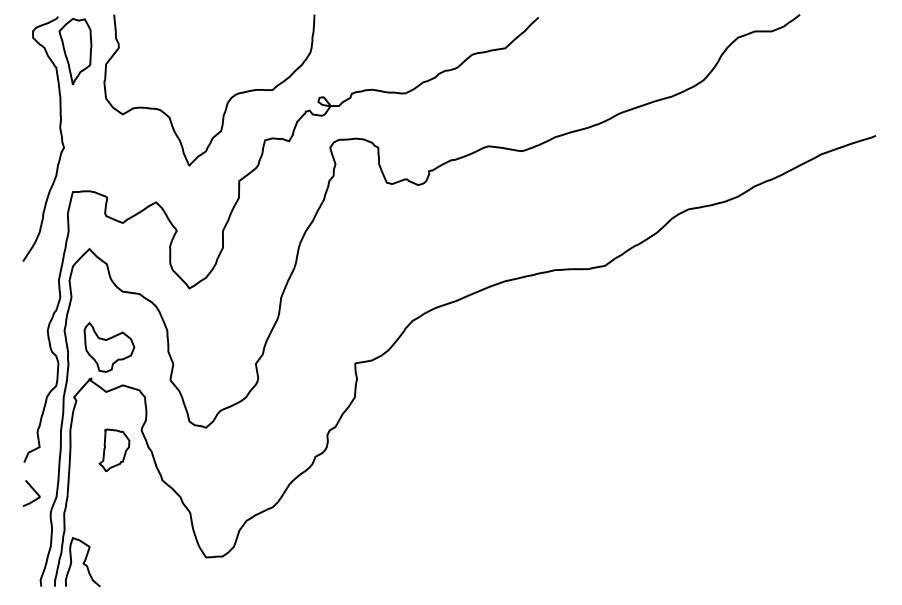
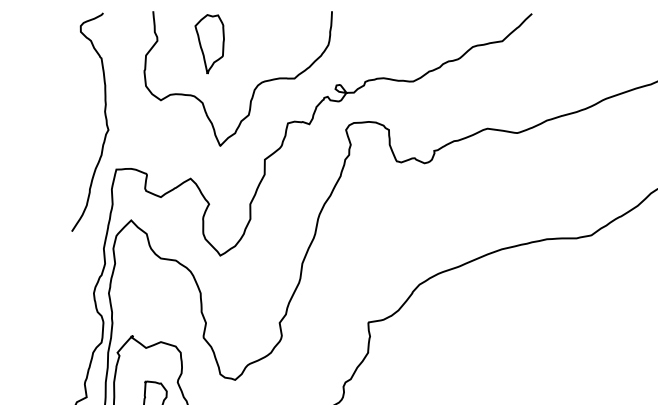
part: (75, 51) -> (209, 44), moved
part: (109, 346) -> (149, 307), removed

